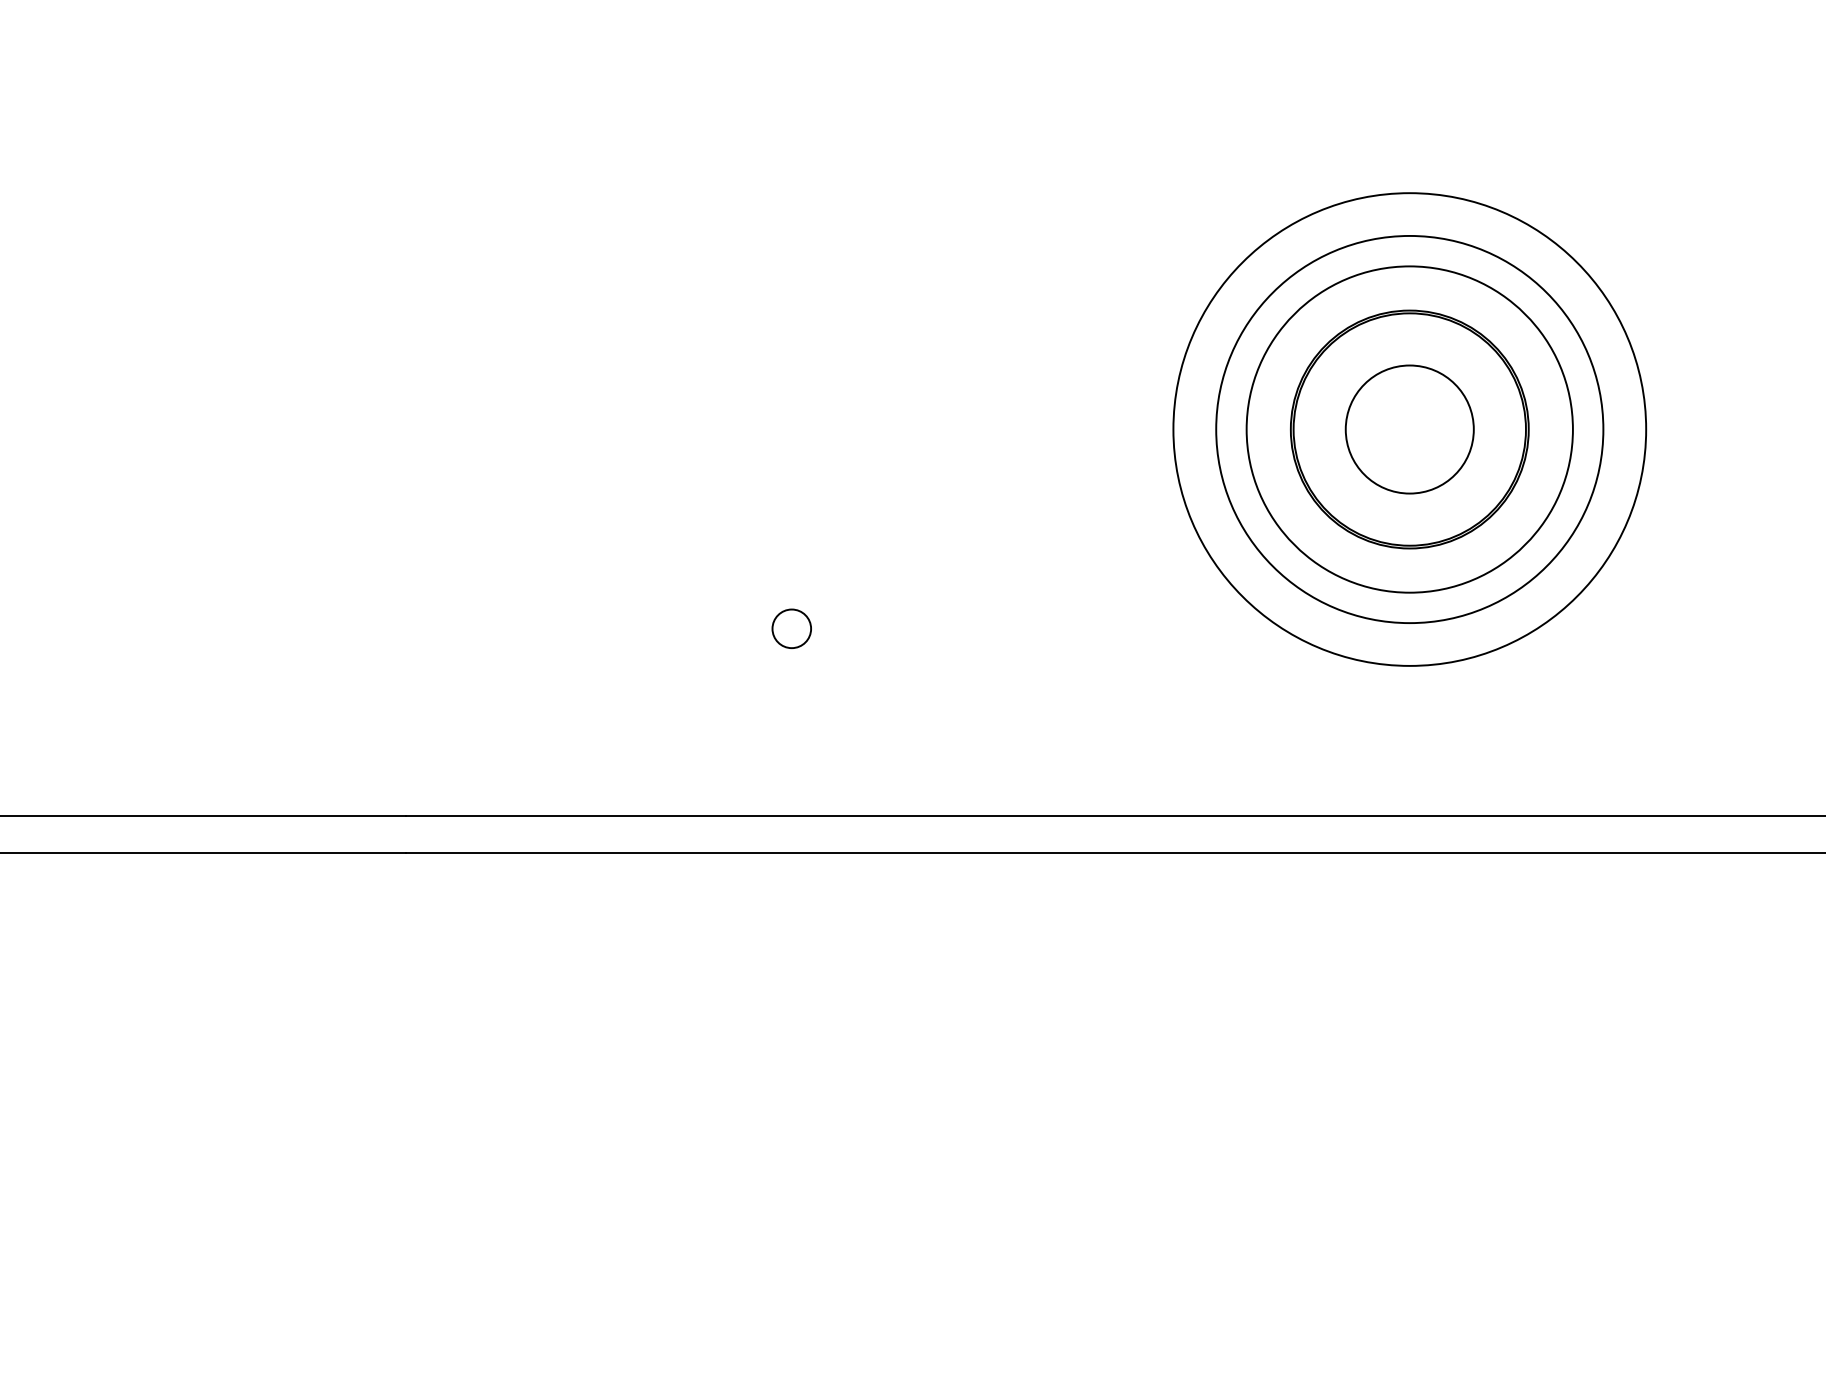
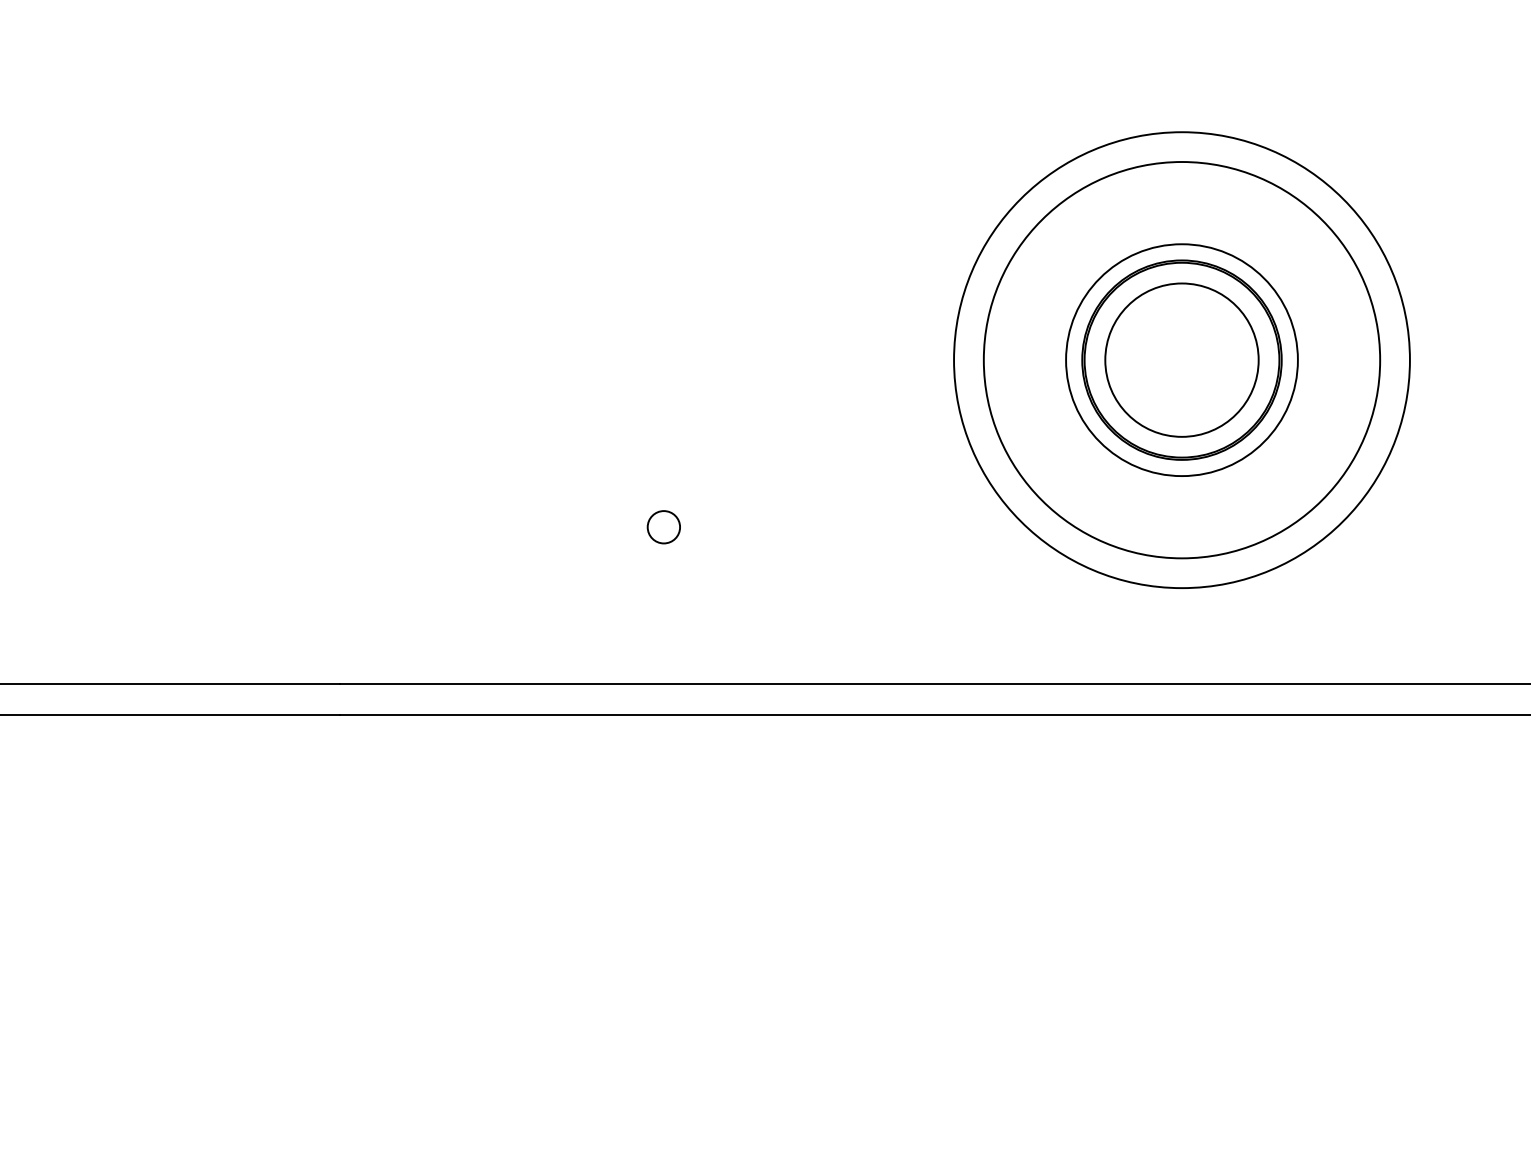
circle: (1409, 428) -> (1181, 359), size x1.43
circle: (1409, 429) -> (1181, 360), size x0.71
circle: (1409, 429) -> (1181, 360), size x1.67

